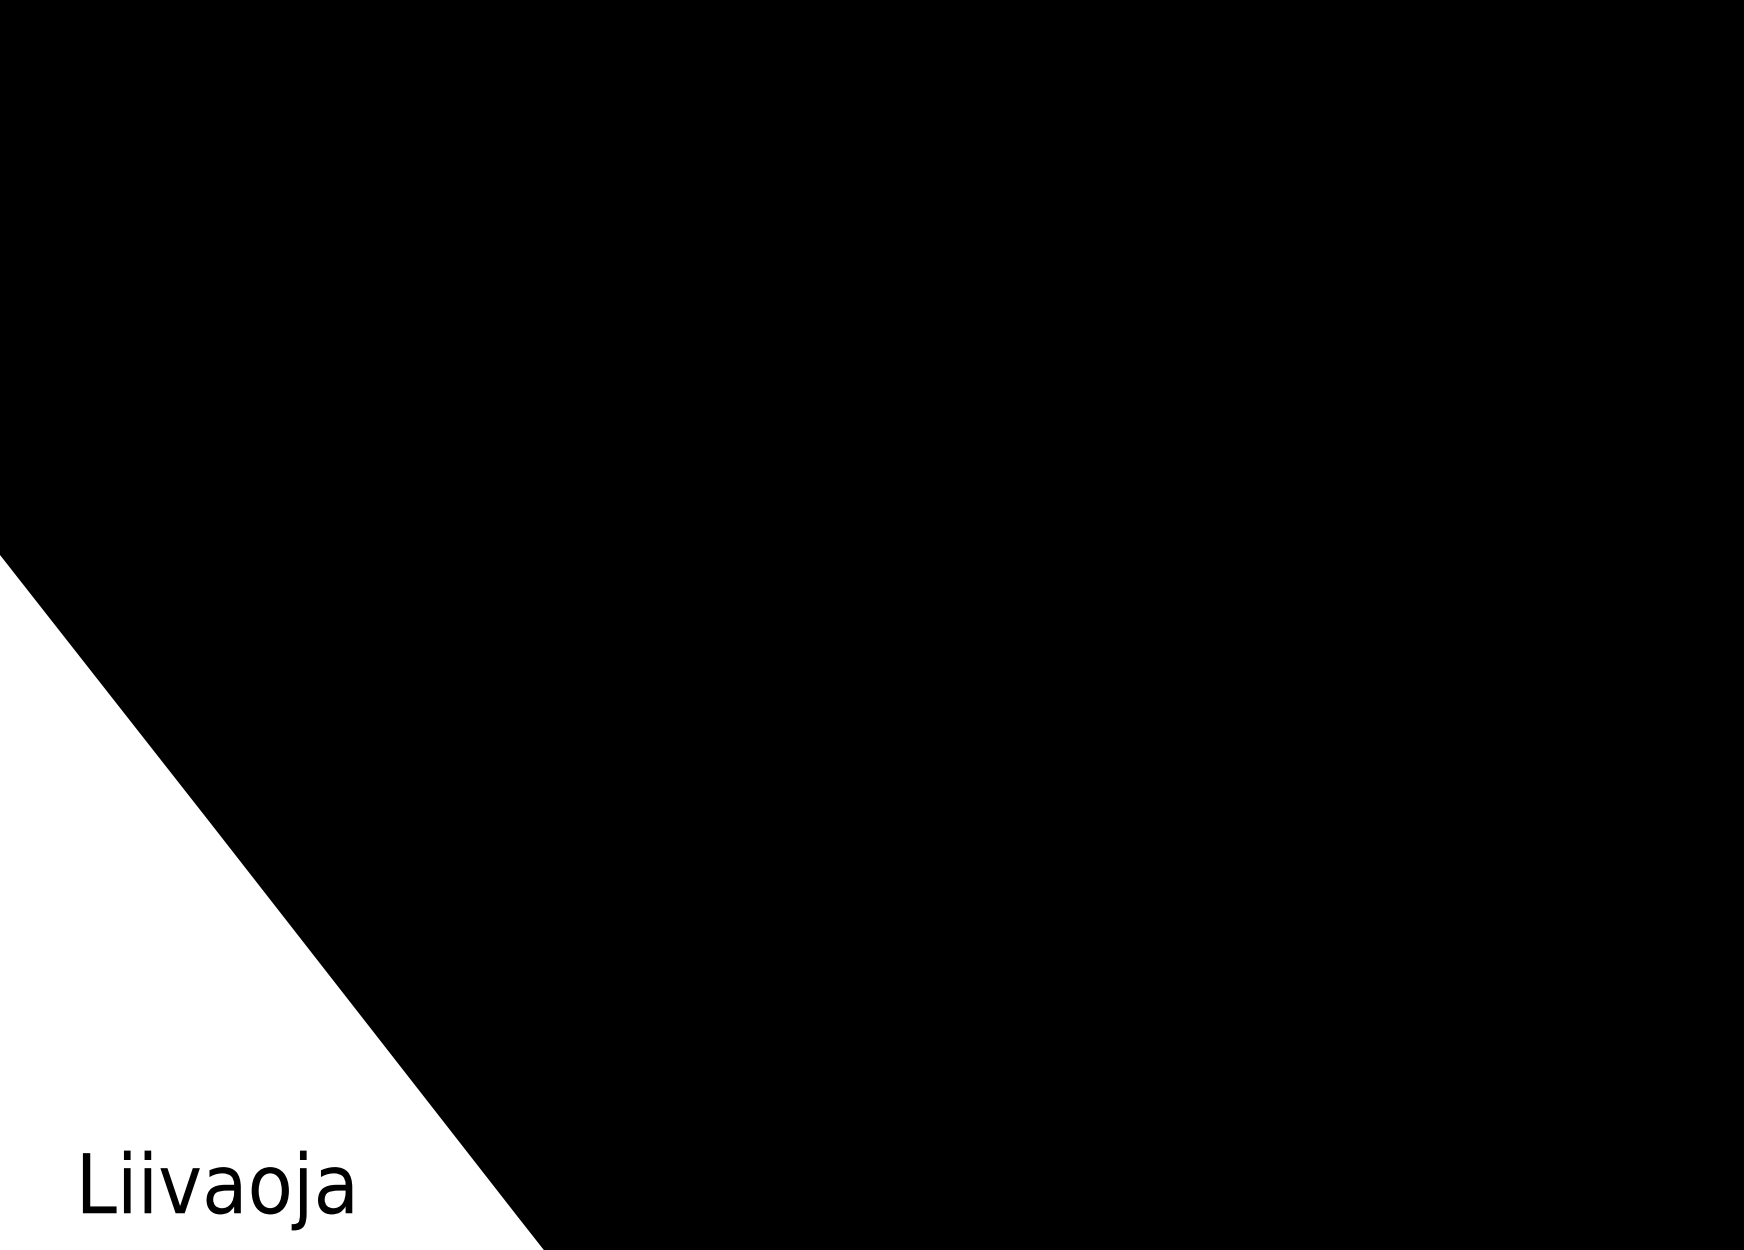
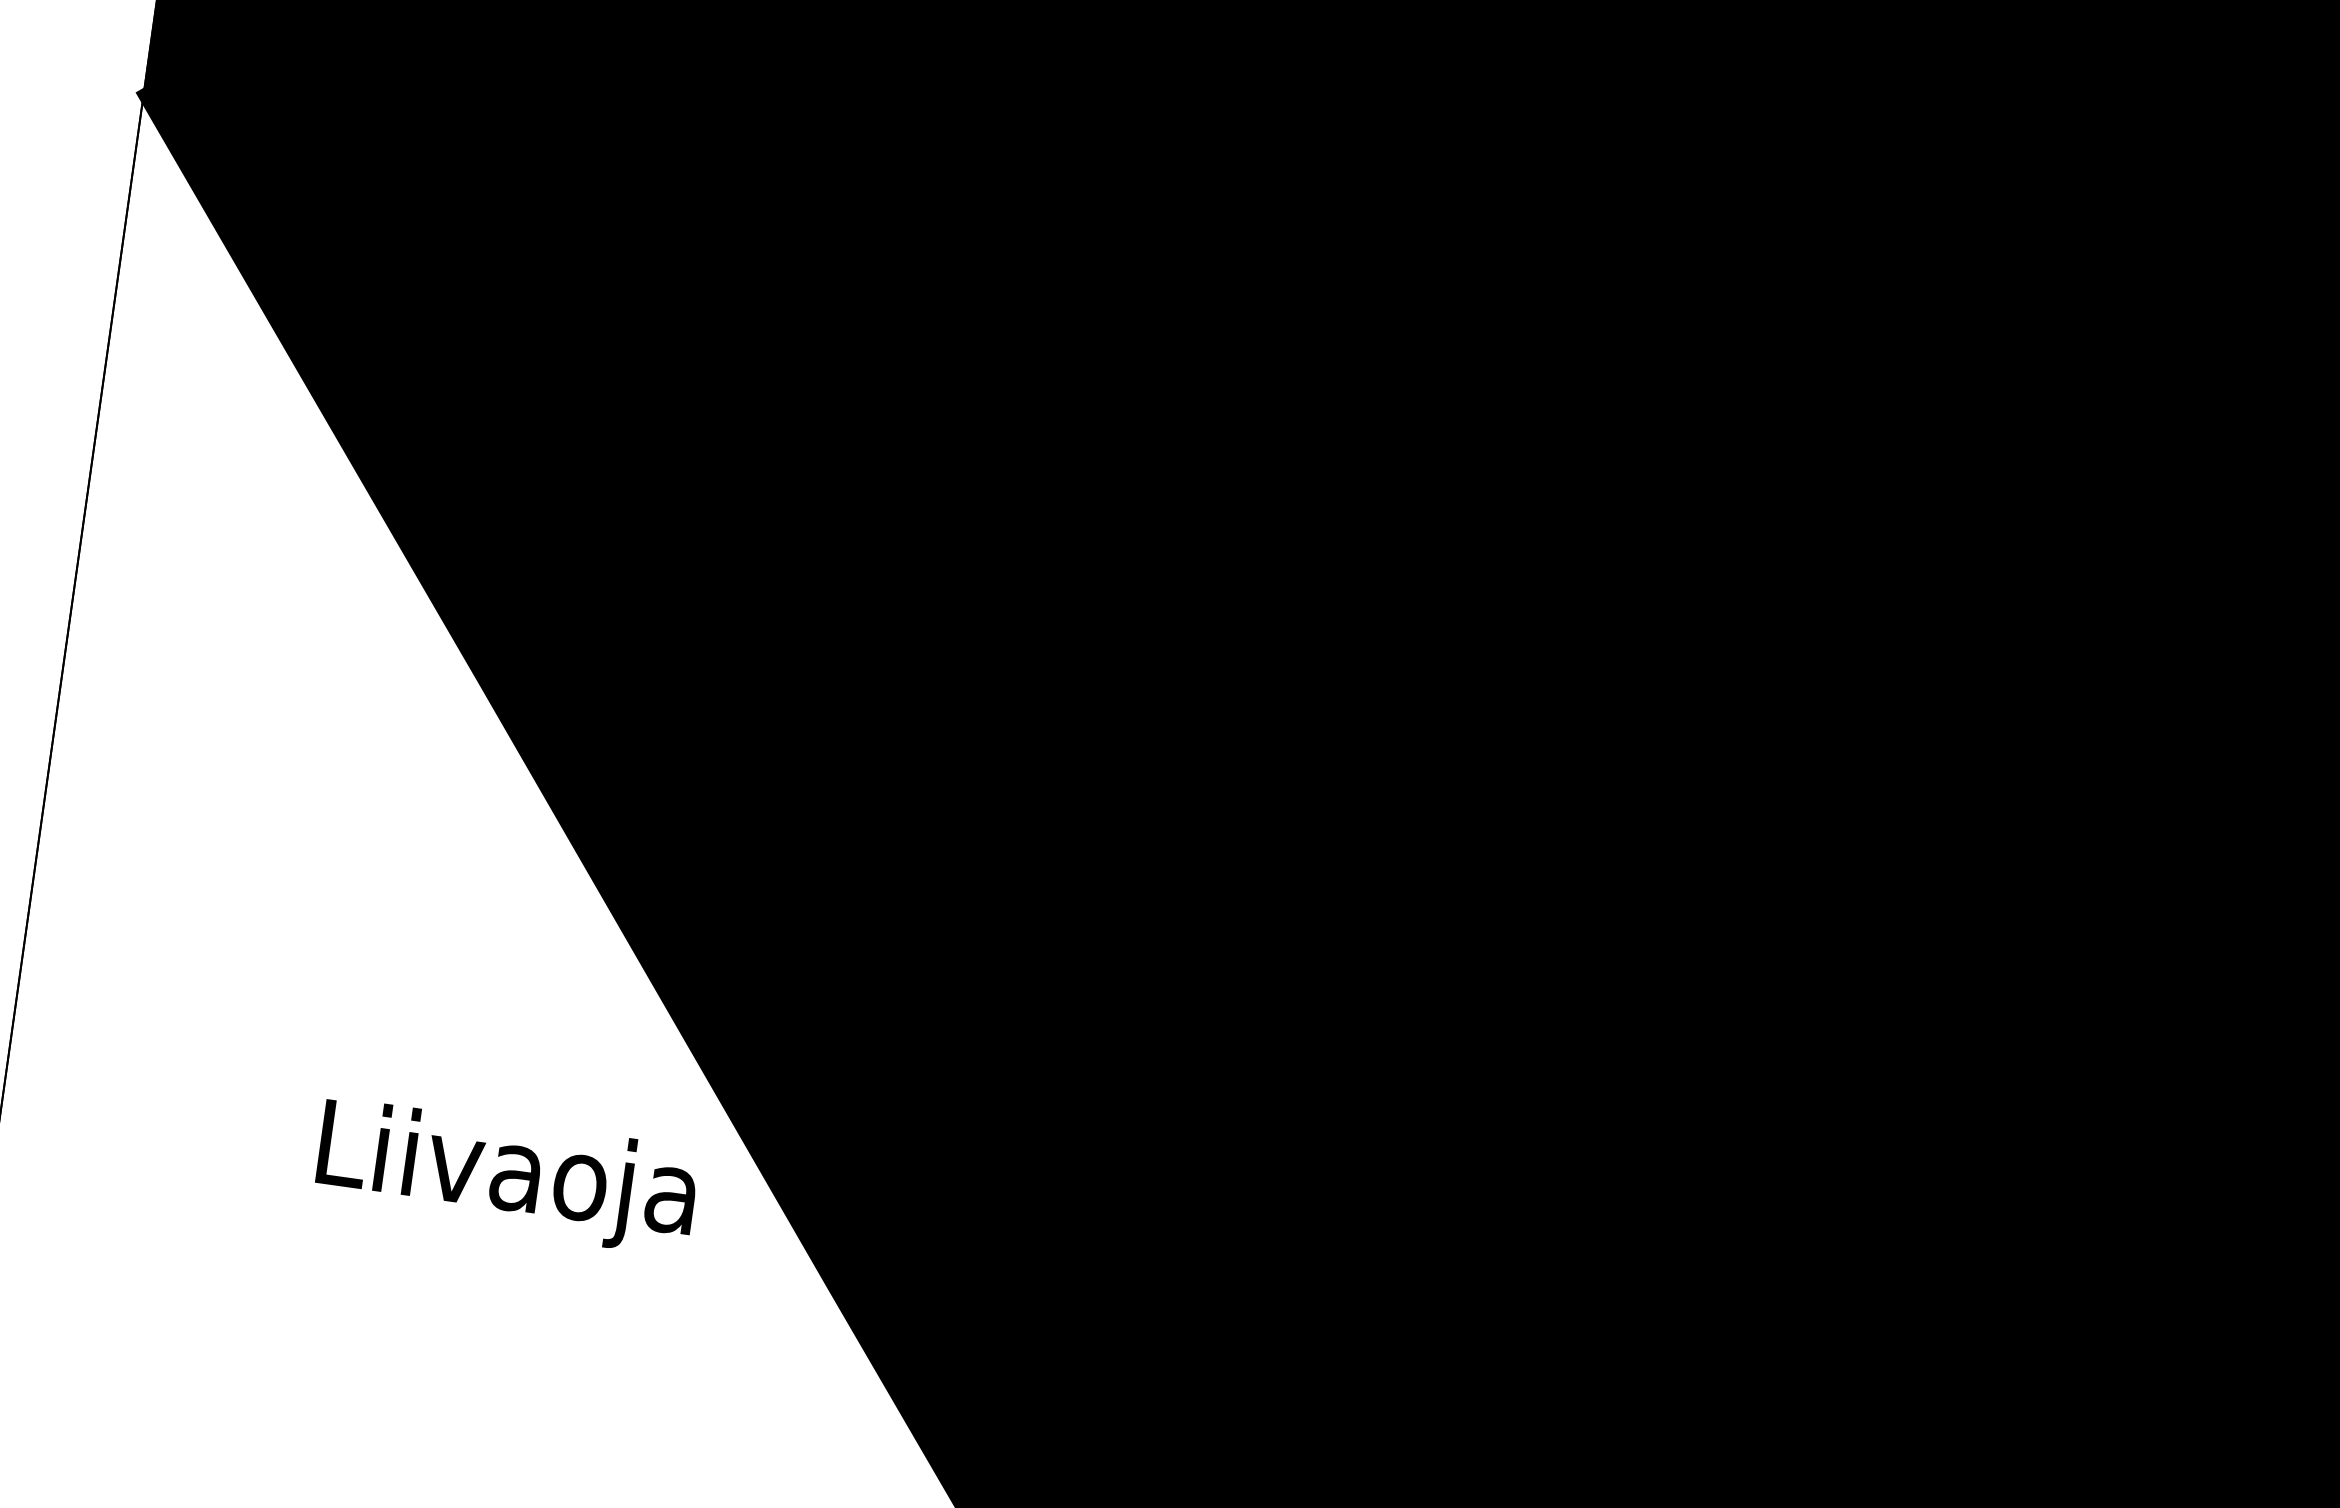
text: (217, 1190) -> (506, 1177), moved

